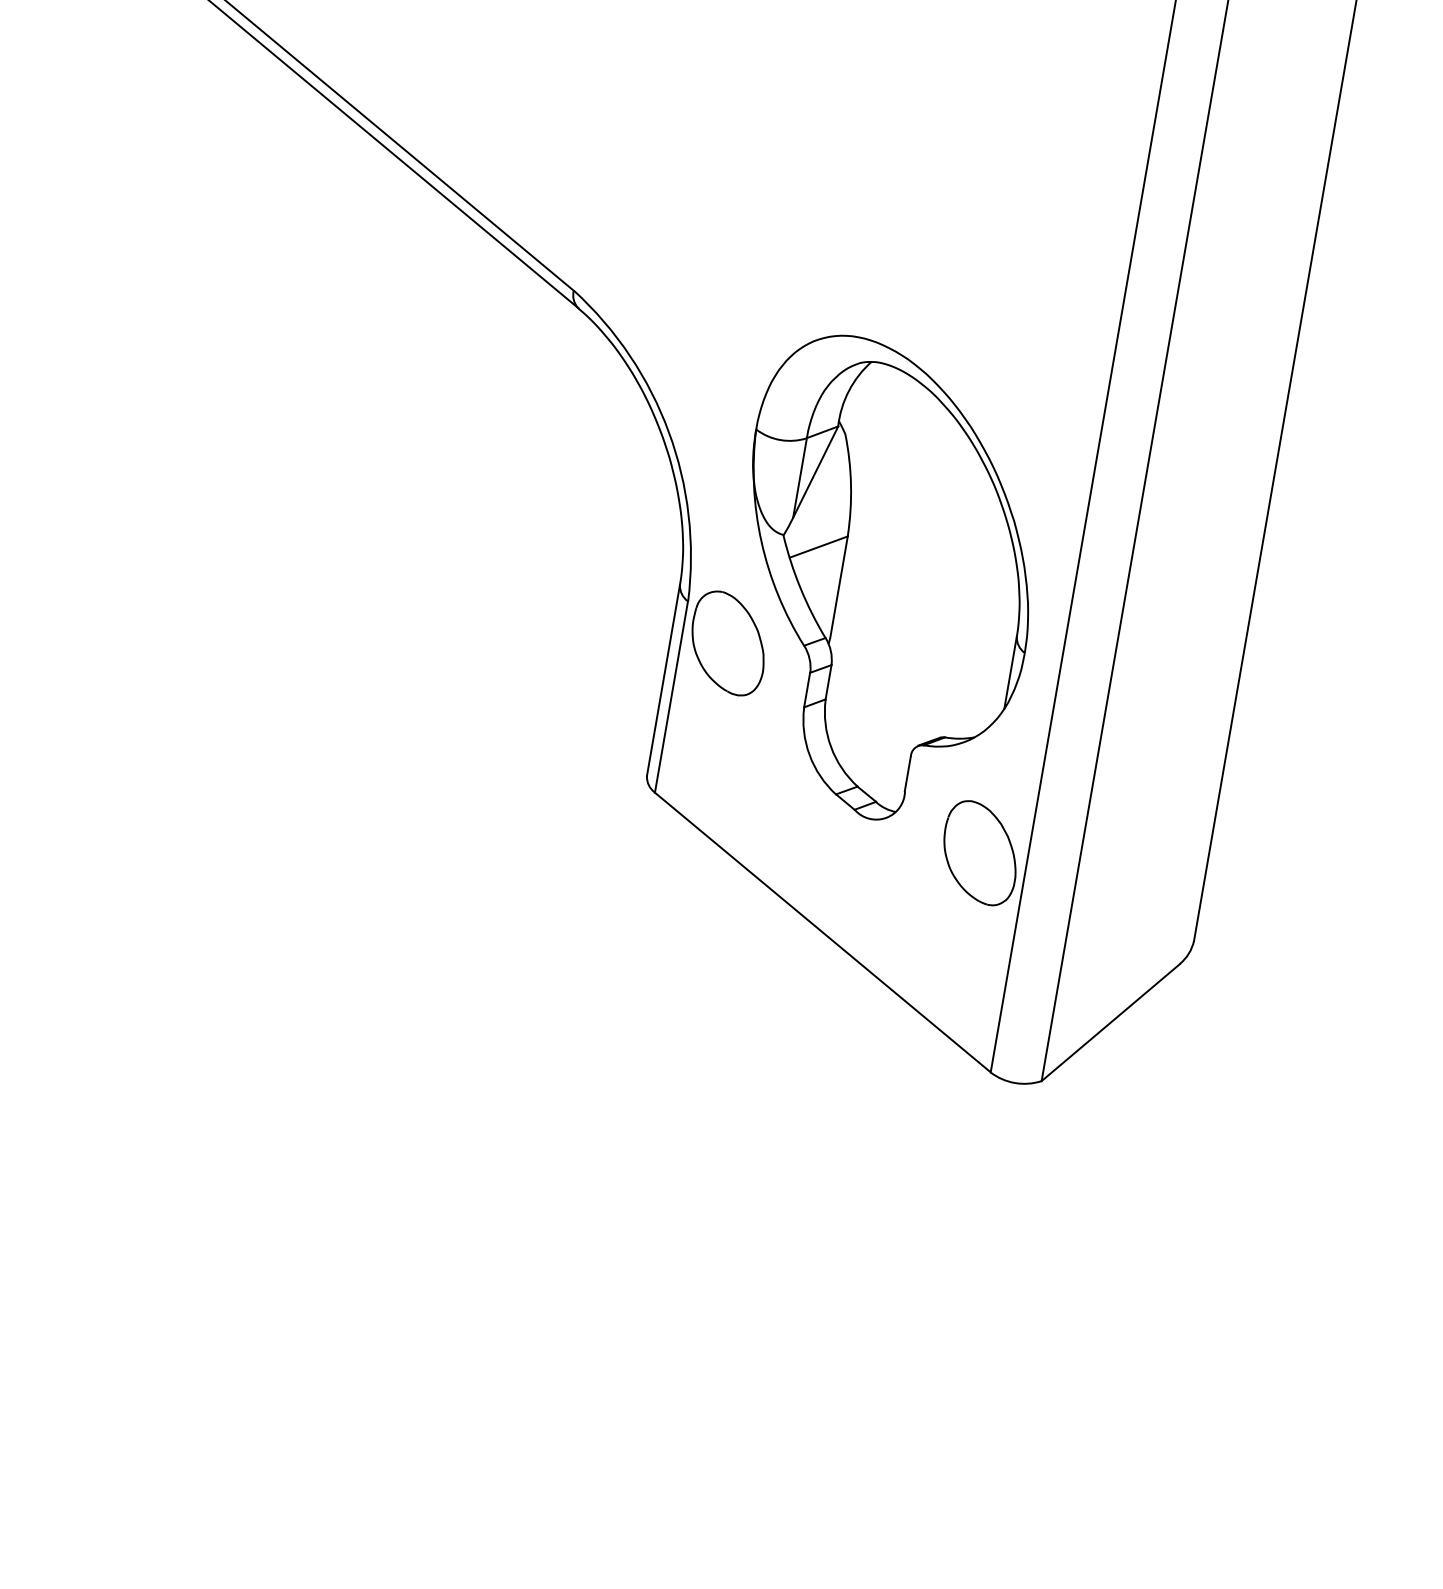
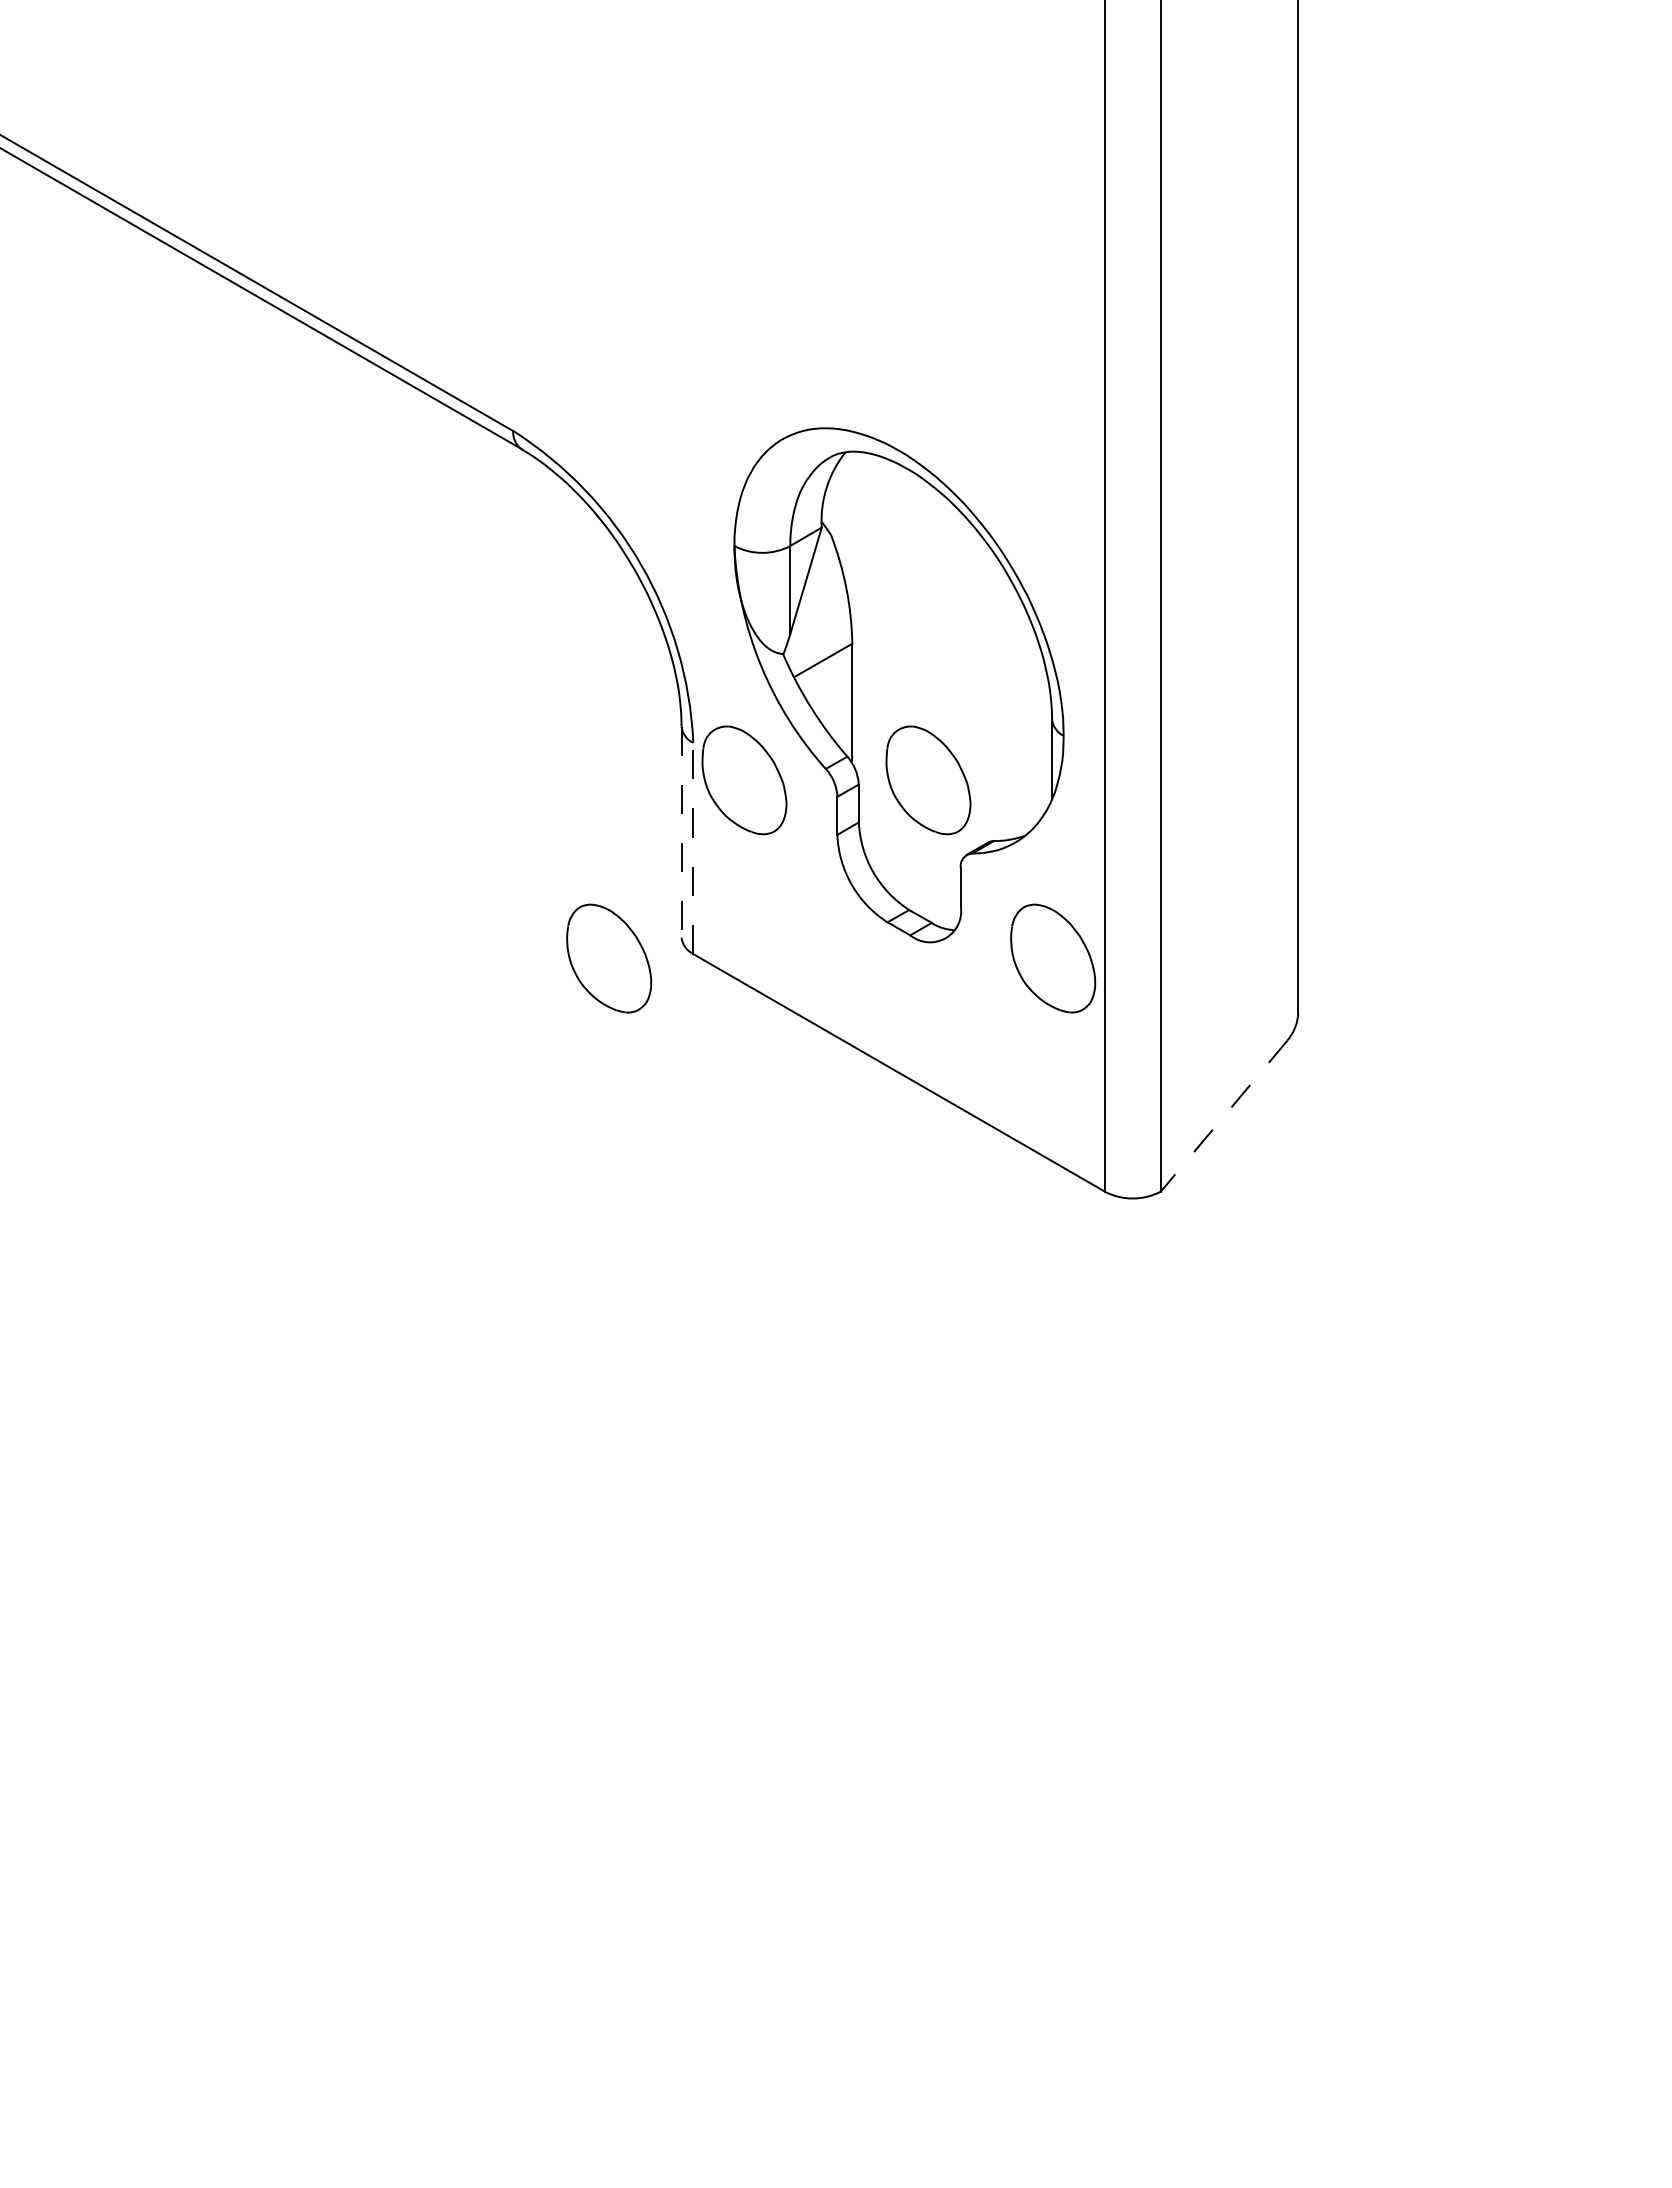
part: (895, 672) -> (928, 780), added
line: (663, 680) -> (681, 832), solid -> dashed
line: (671, 697) -> (693, 848), solid -> dashed
part: (578, 783) -> (609, 958), added
line: (1110, 1023) -> (1224, 1116), solid -> dashed

